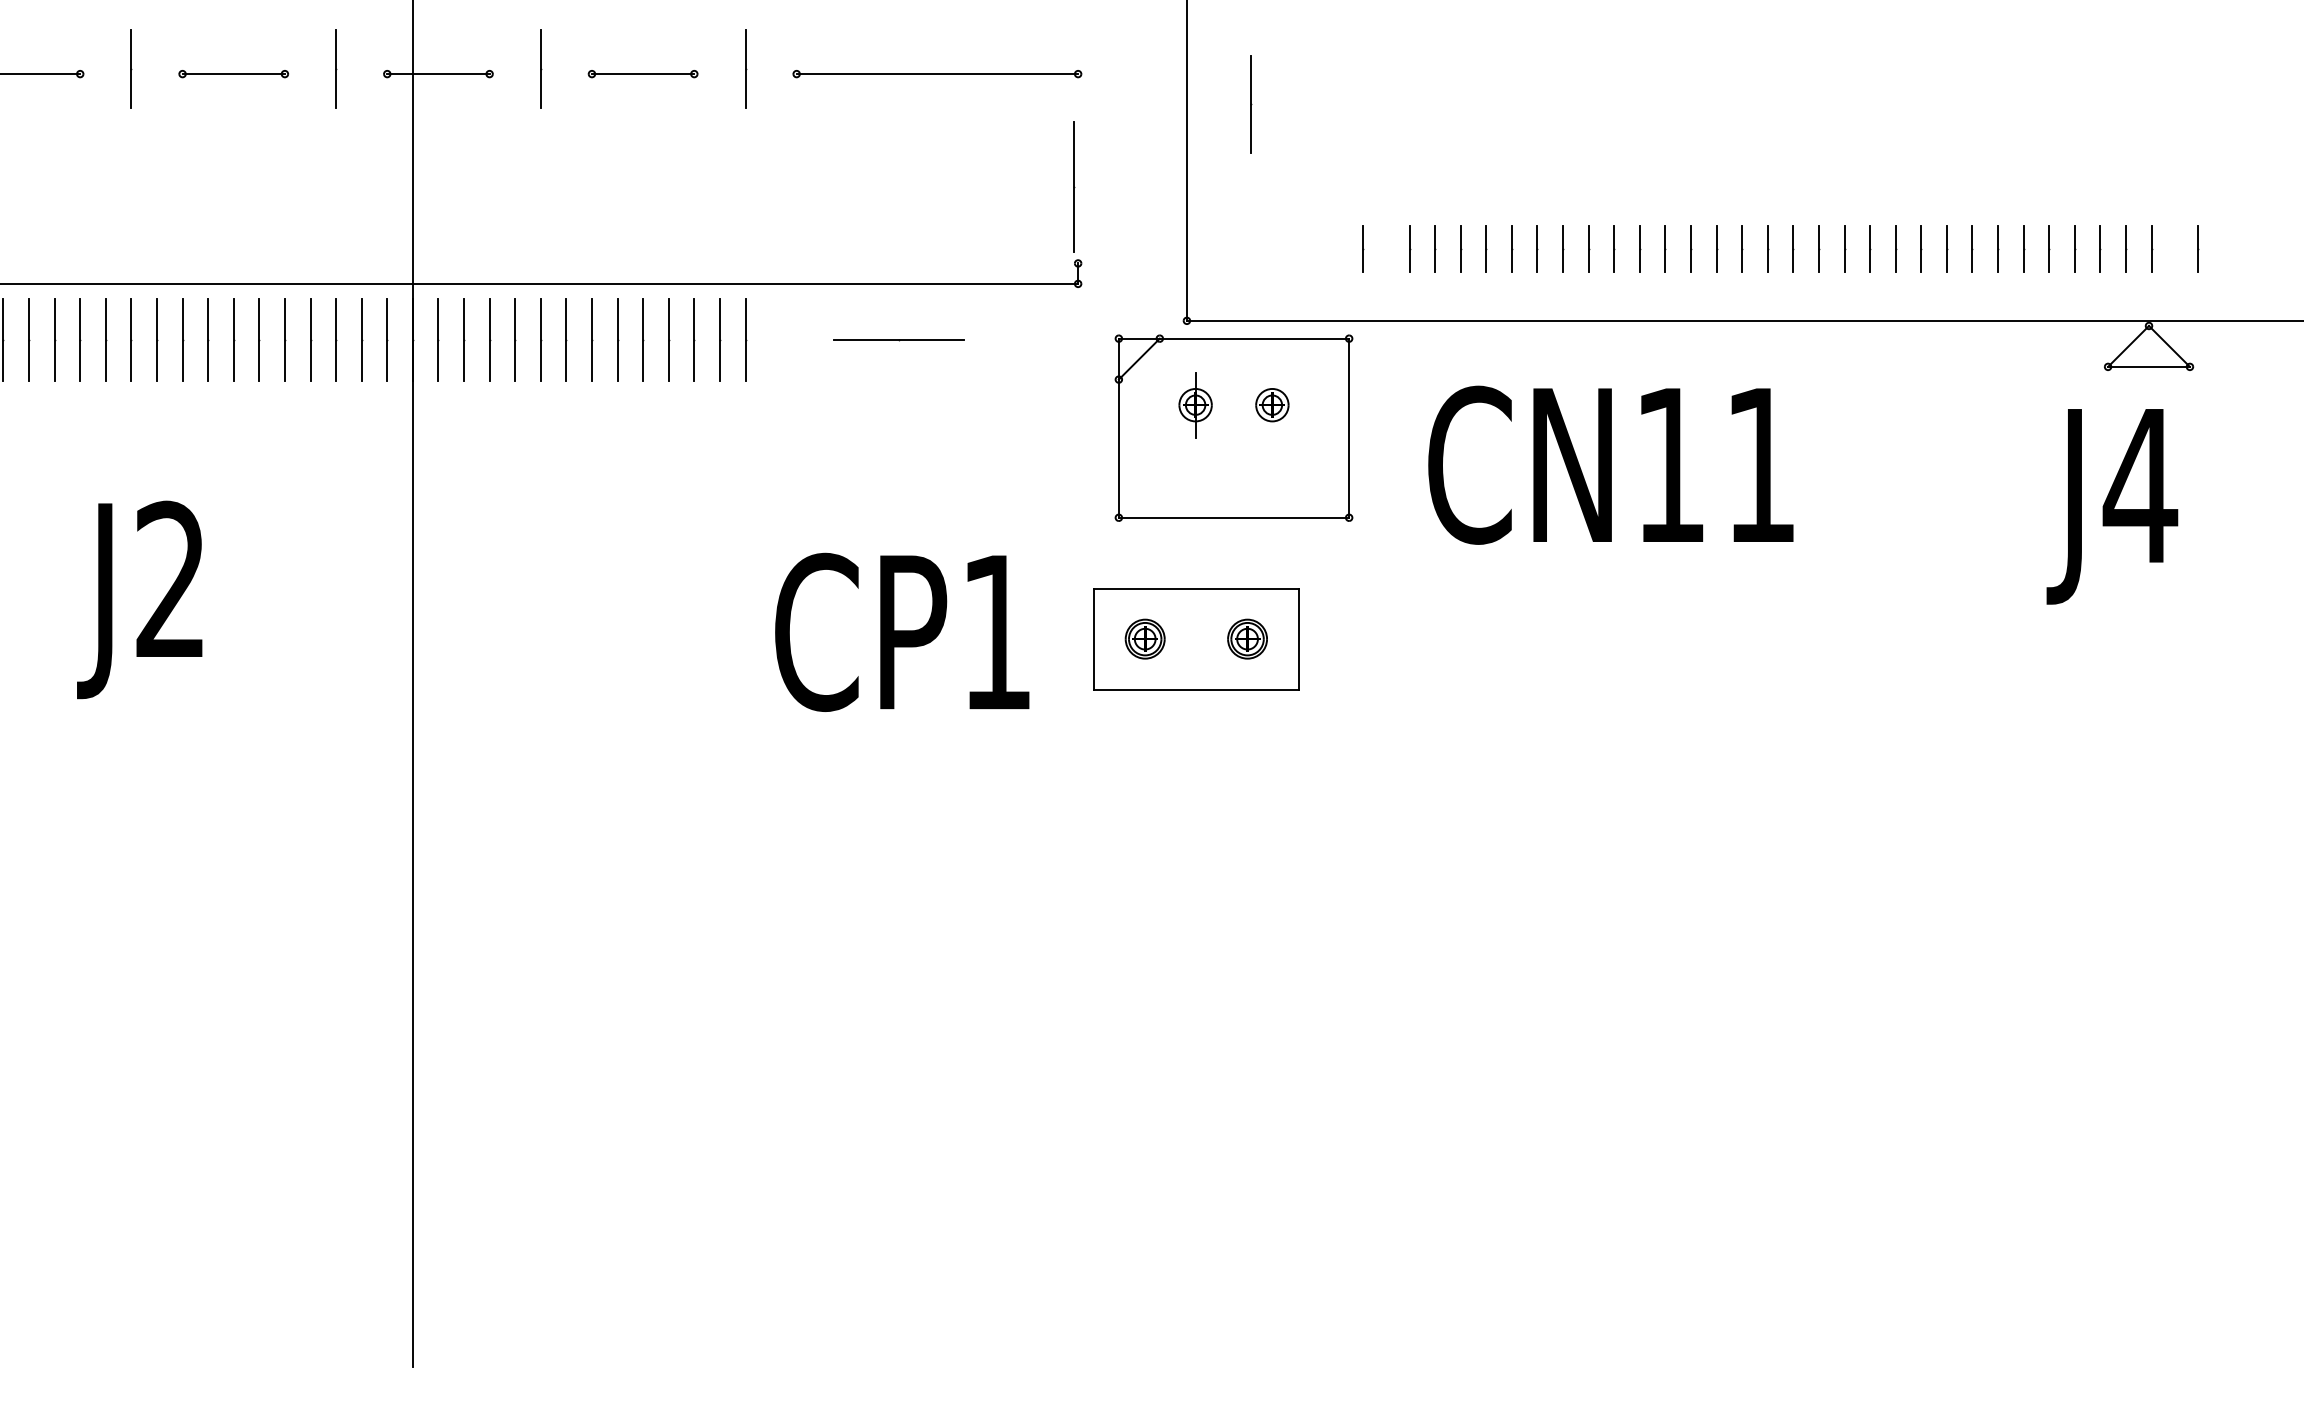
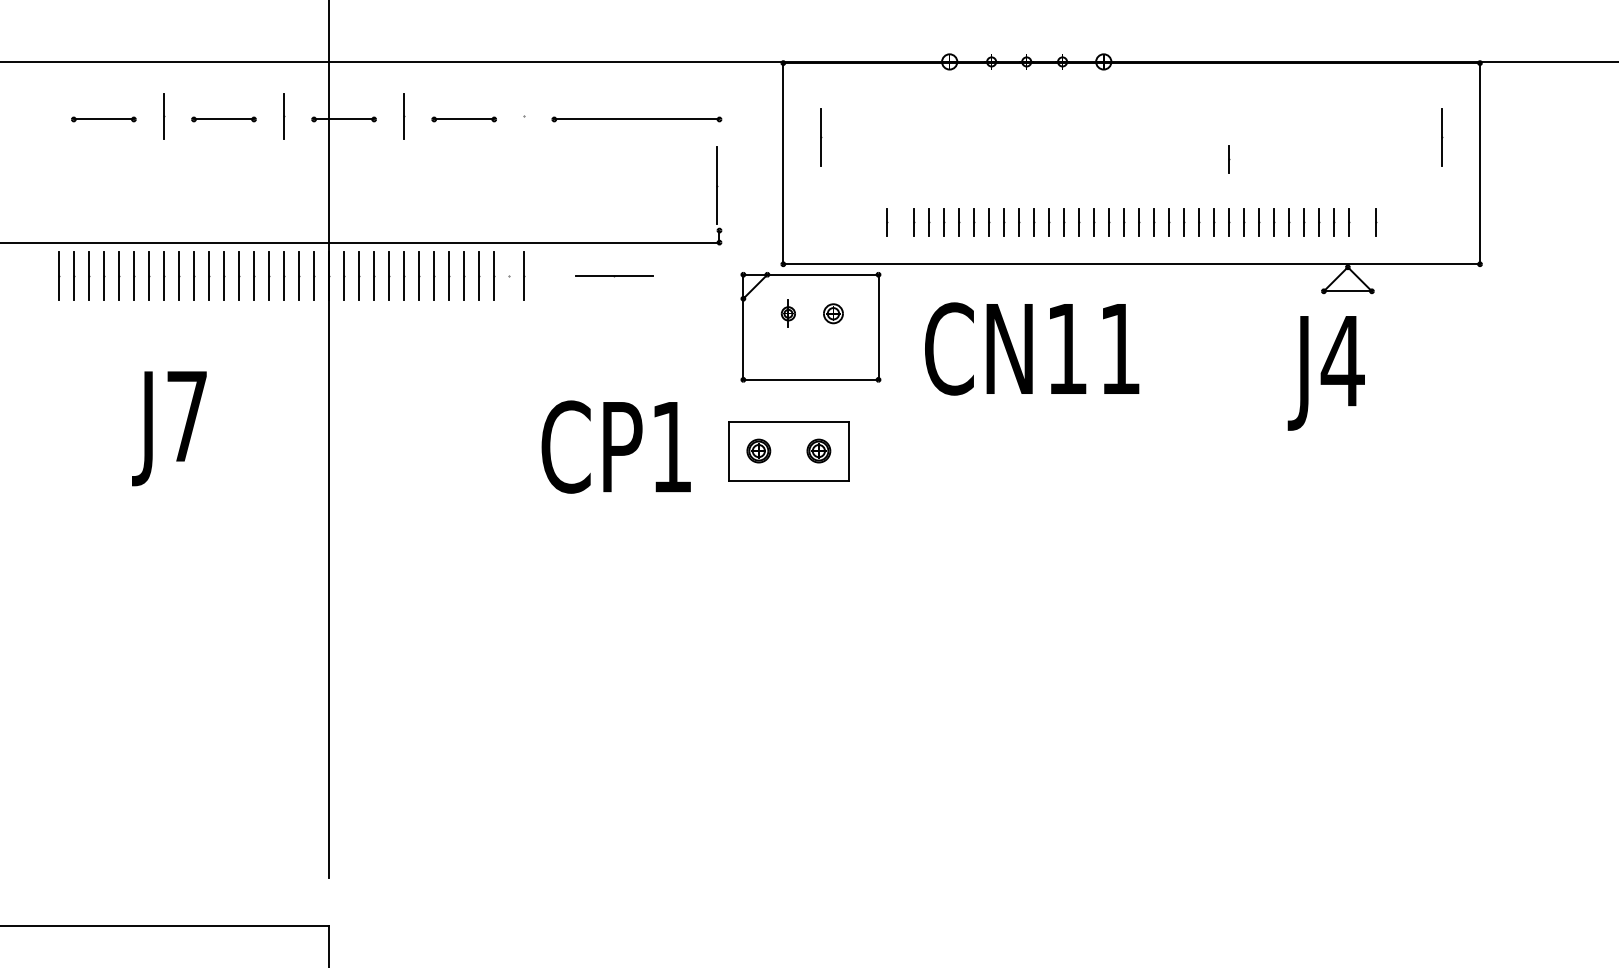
line: (745, 69) -> (524, 116), removed
line: (1947, 142) -> (1229, 159), added
line: (720, 339) -> (509, 275), removed
part: (1195, 404) -> (788, 313), size x0.7
text: (169, 578) -> (186, 415), J2 -> J7

